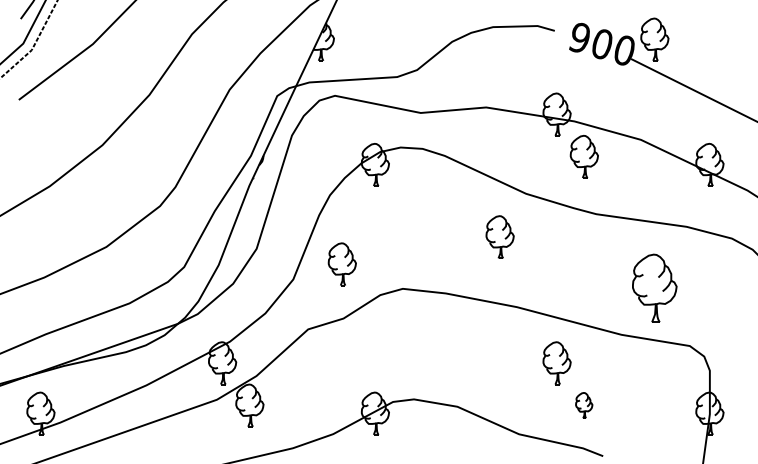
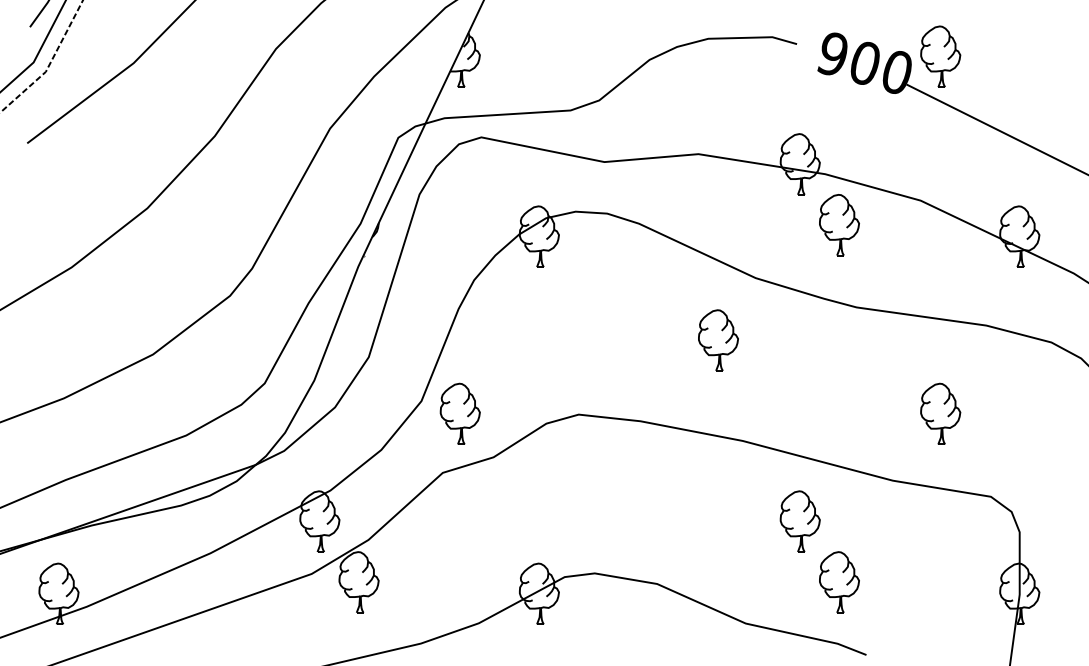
part: (341, 264) -> (459, 414), moved
part: (654, 288) -> (940, 414), size x0.62
part: (583, 405) -> (838, 582), size x1.67

